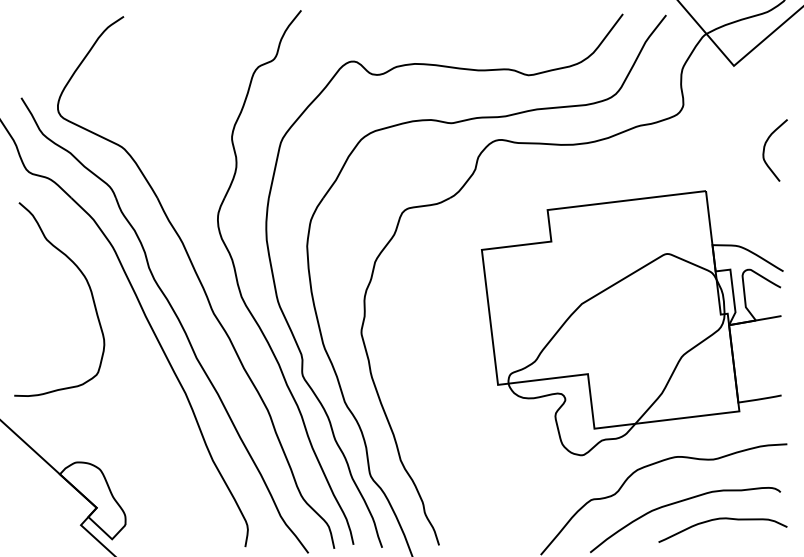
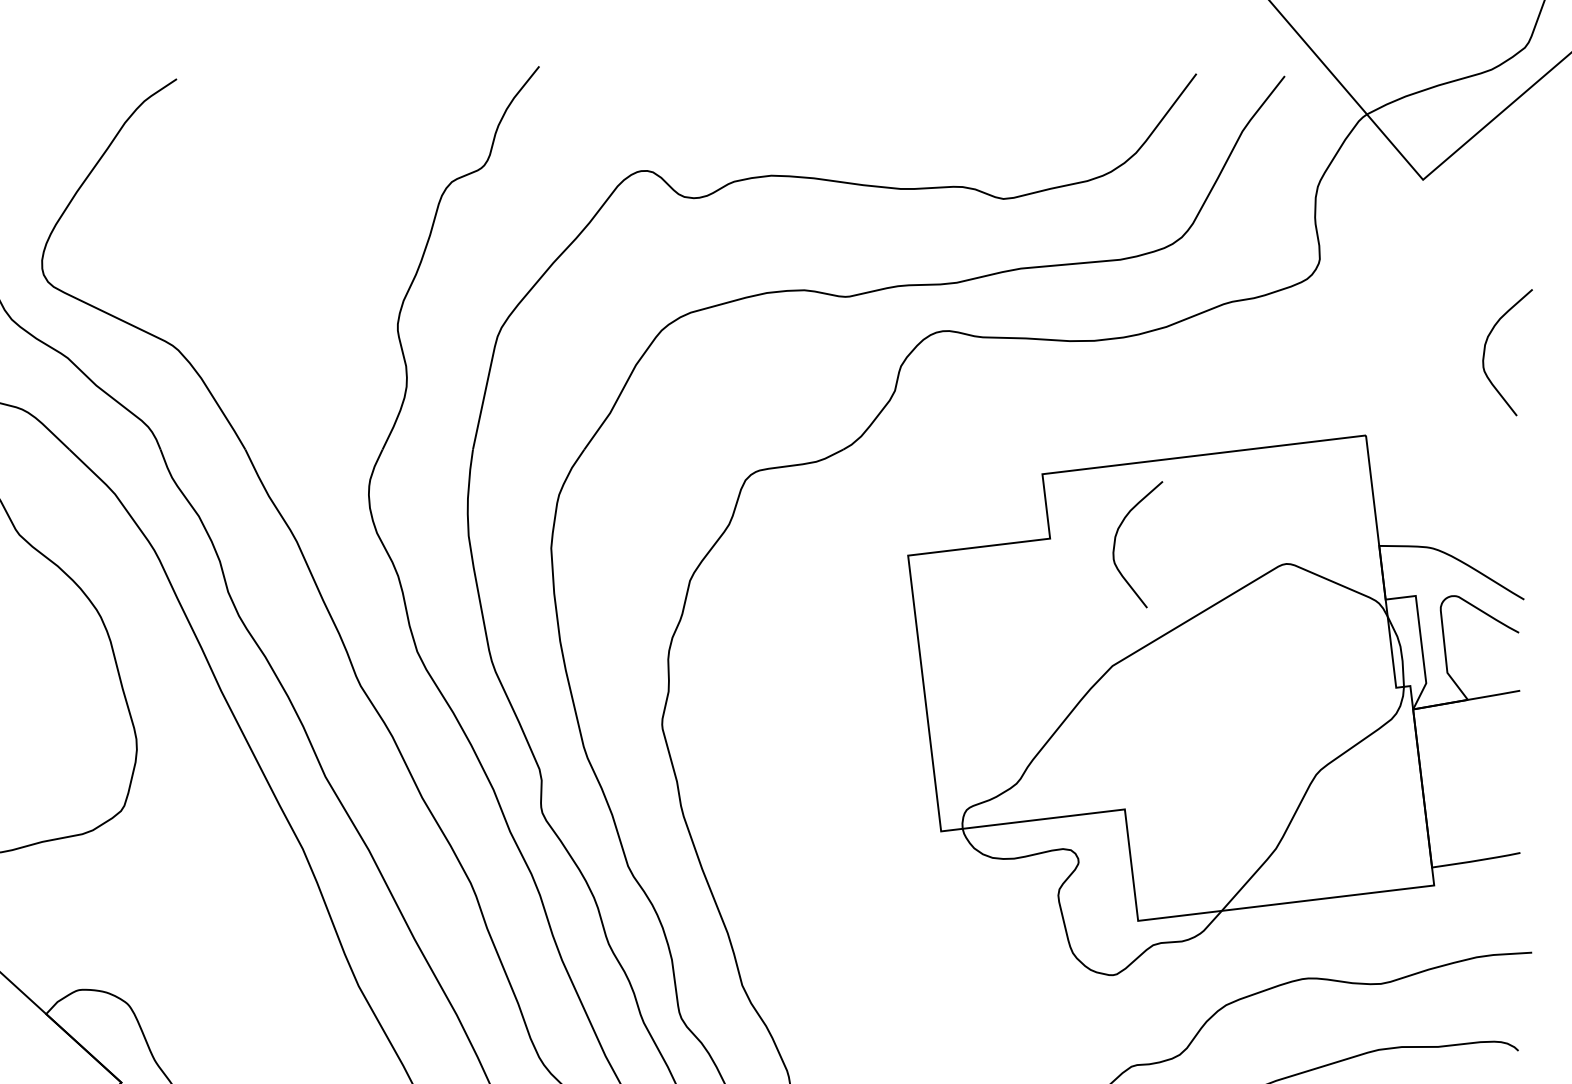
curve: (584, 241) -> (1117, 538), added

